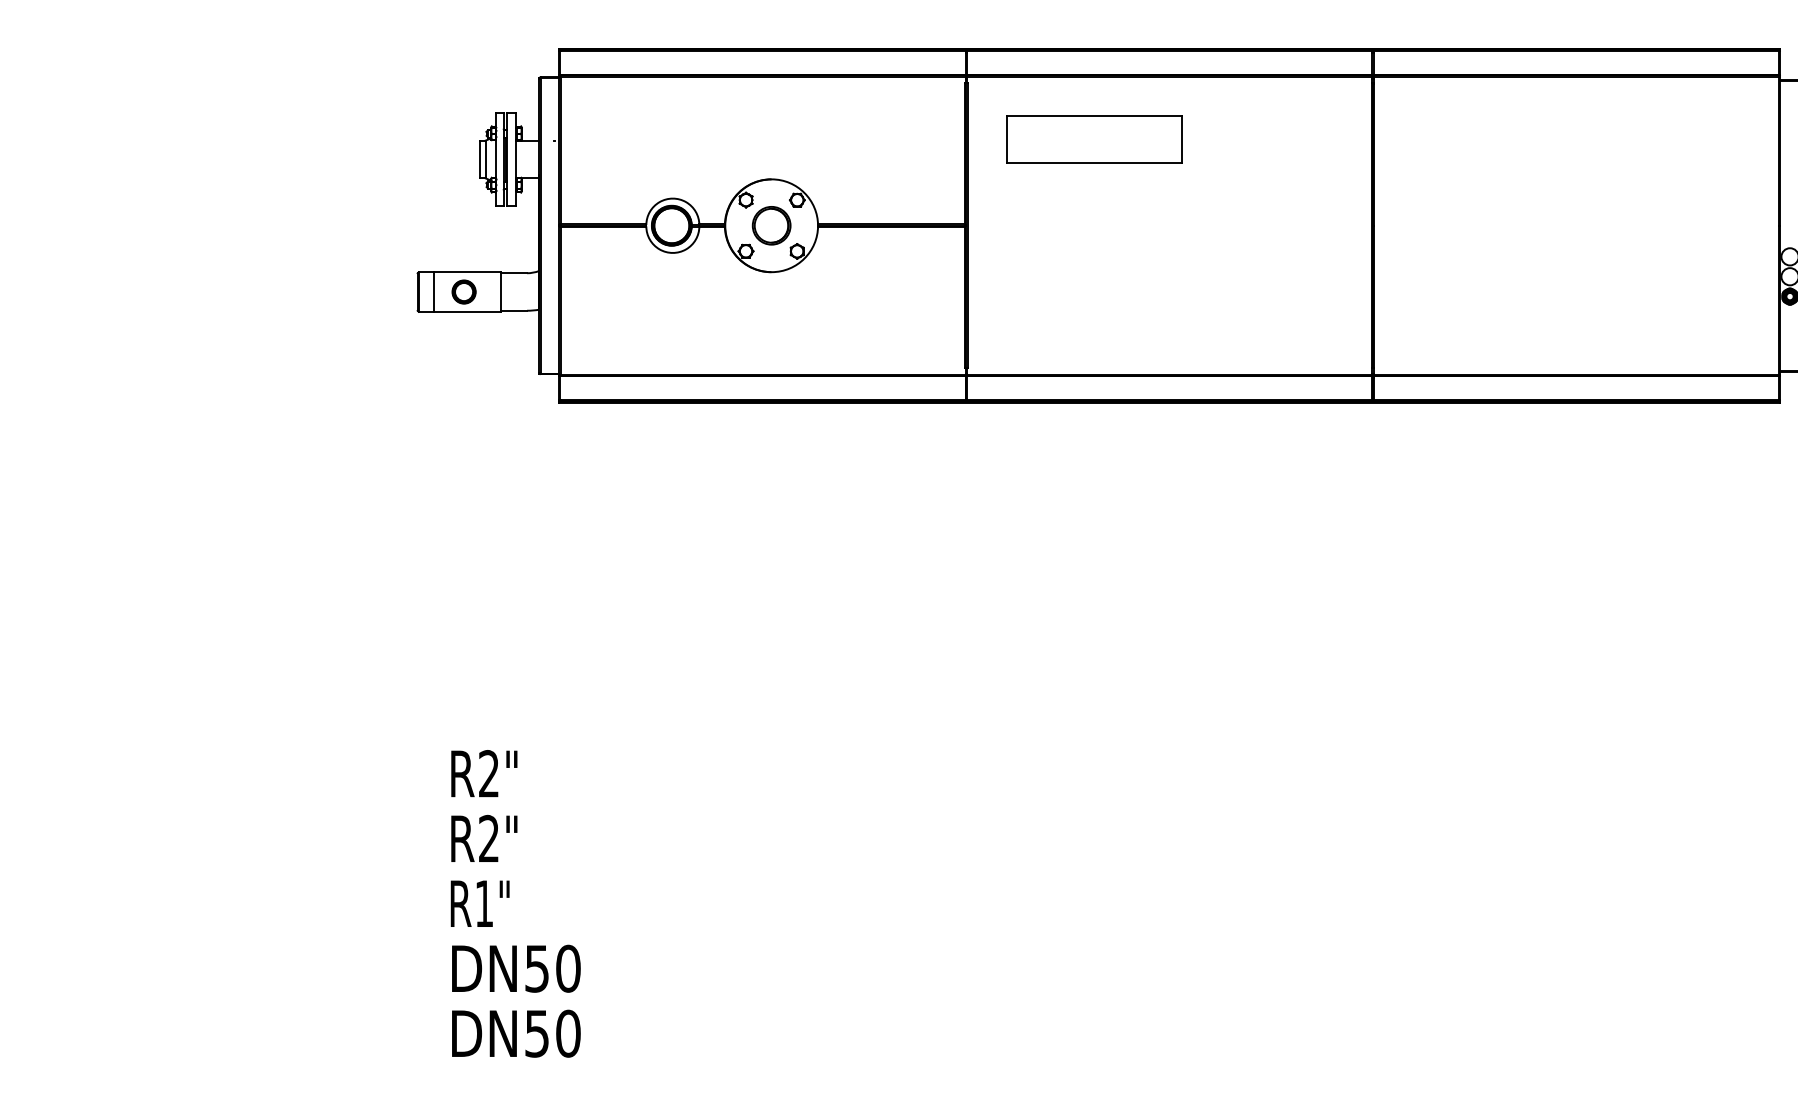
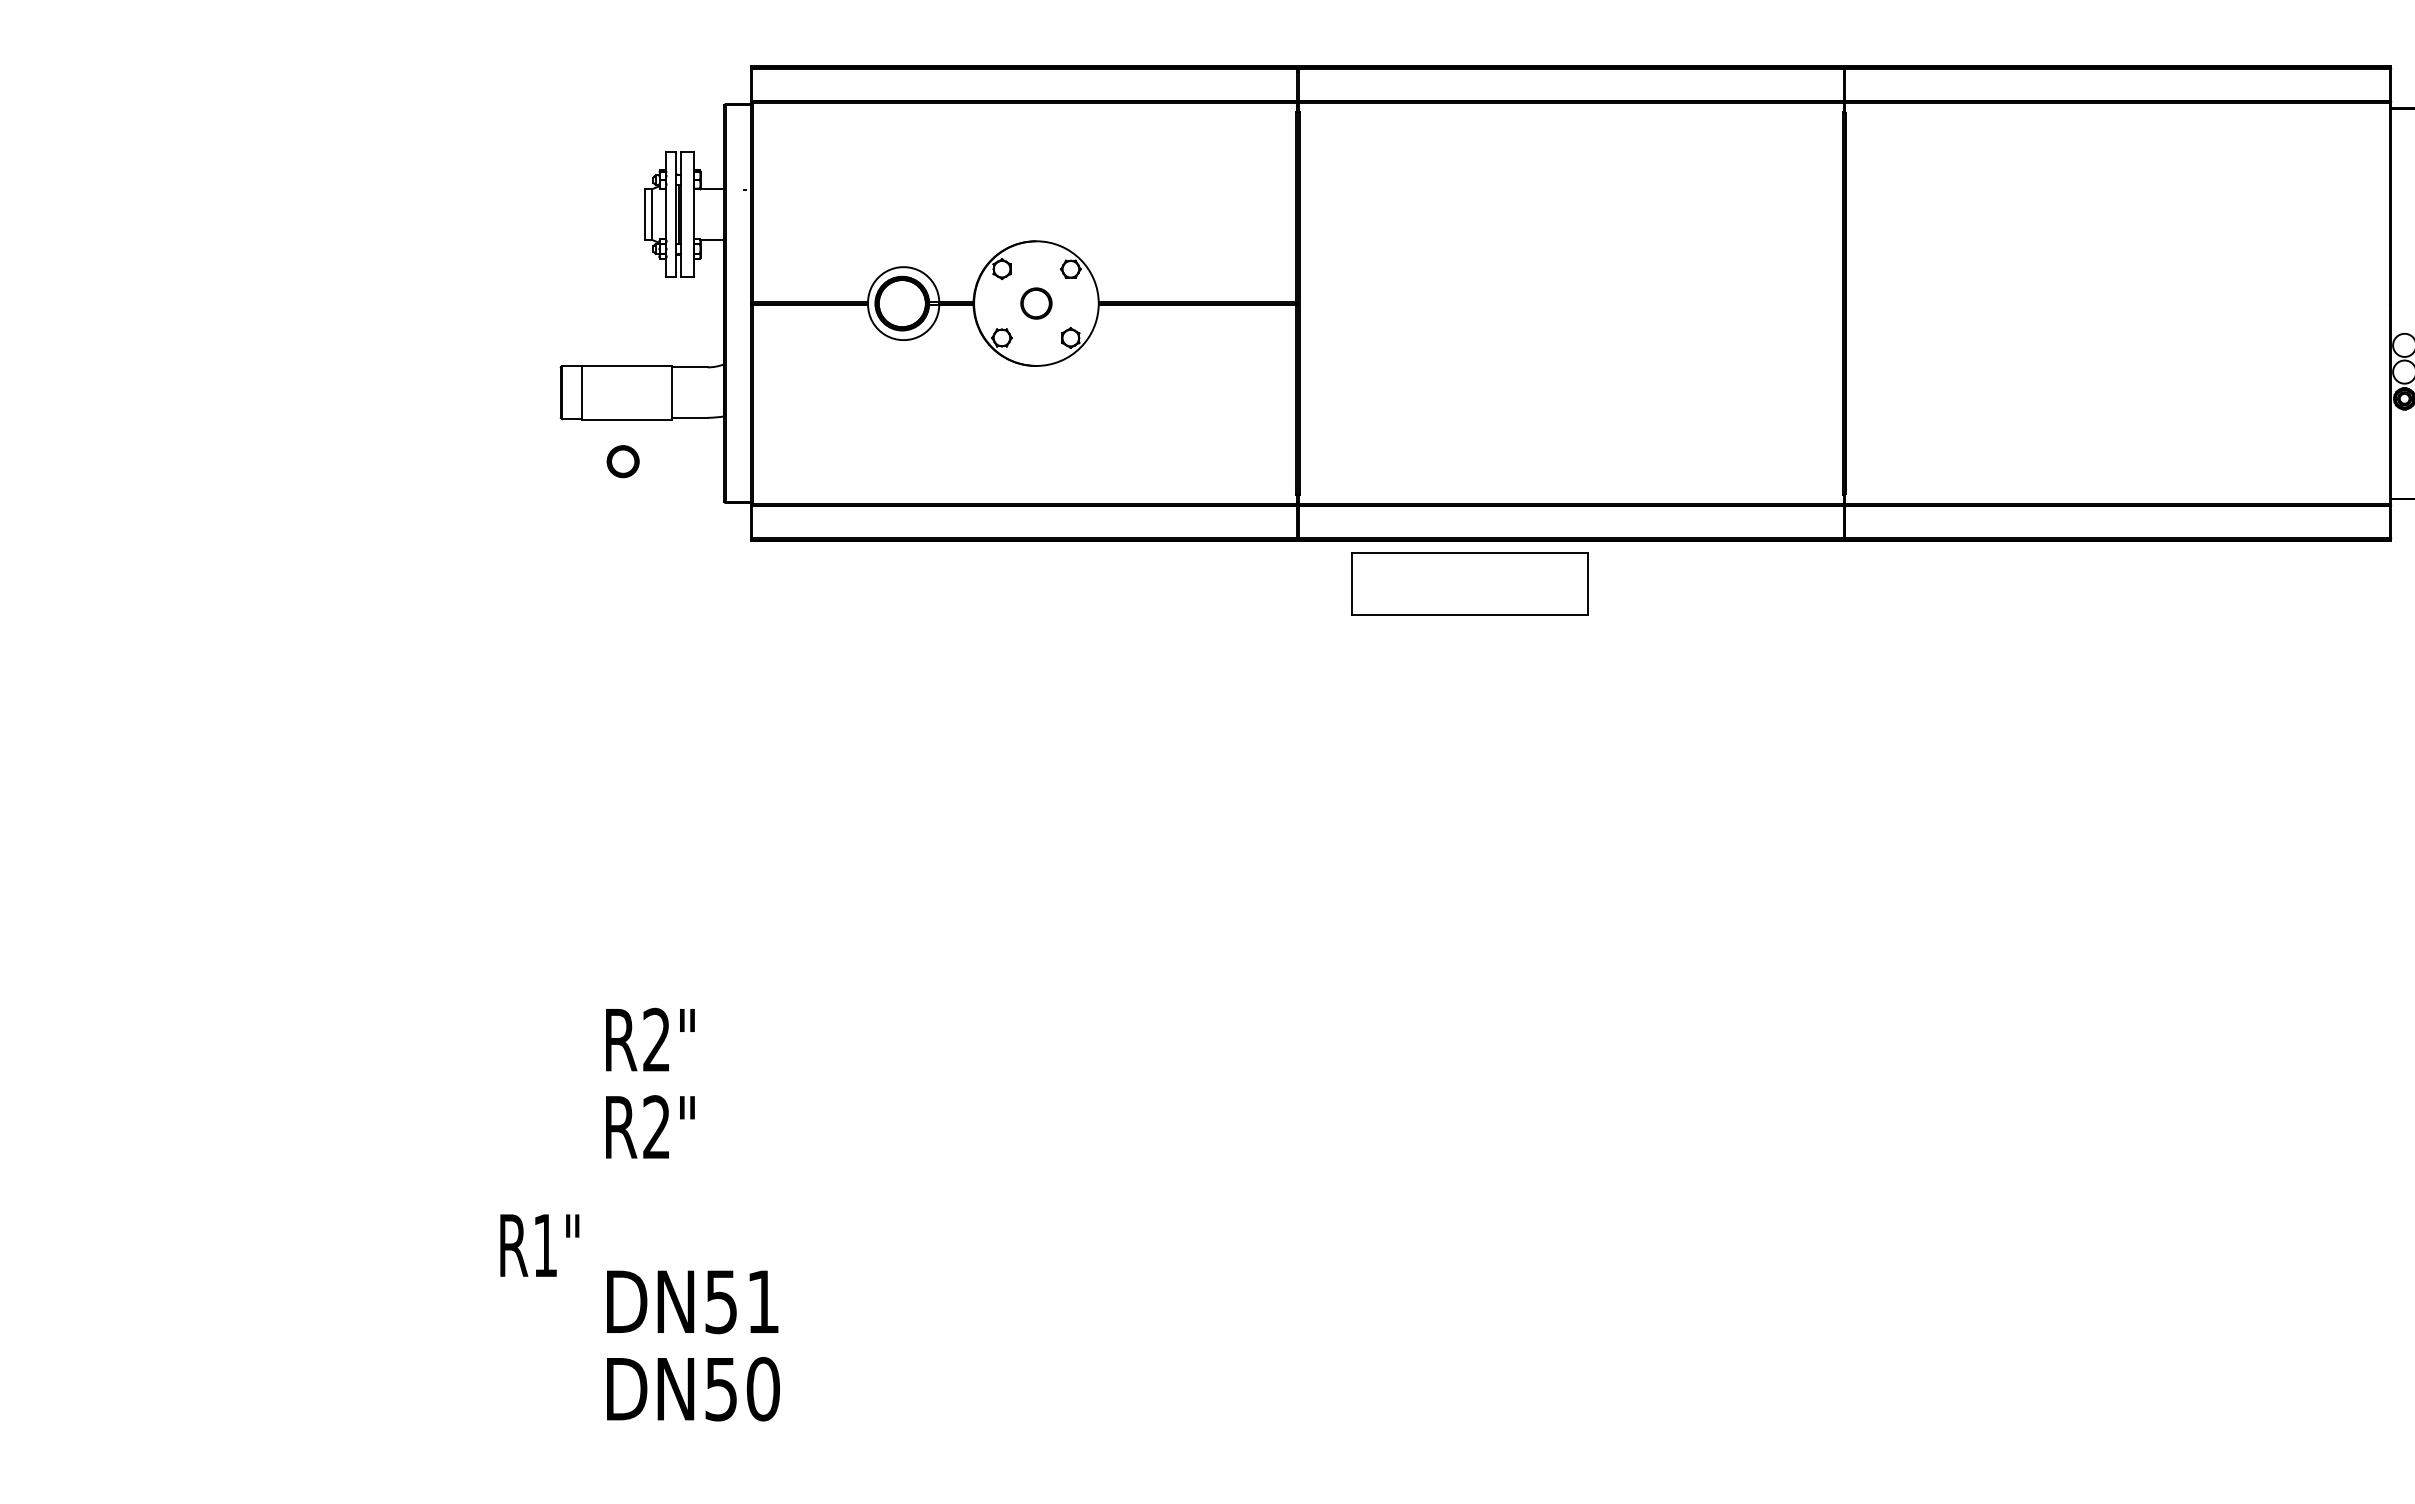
part: (1094, 139) -> (1469, 583), moved
part: (771, 225) -> (1036, 303), size x0.6
part: (463, 291) -> (622, 461), moved
text: (479, 903) -> (539, 1245), moved
text: (567, 968) -> (762, 1301), DN50 -> DN51

